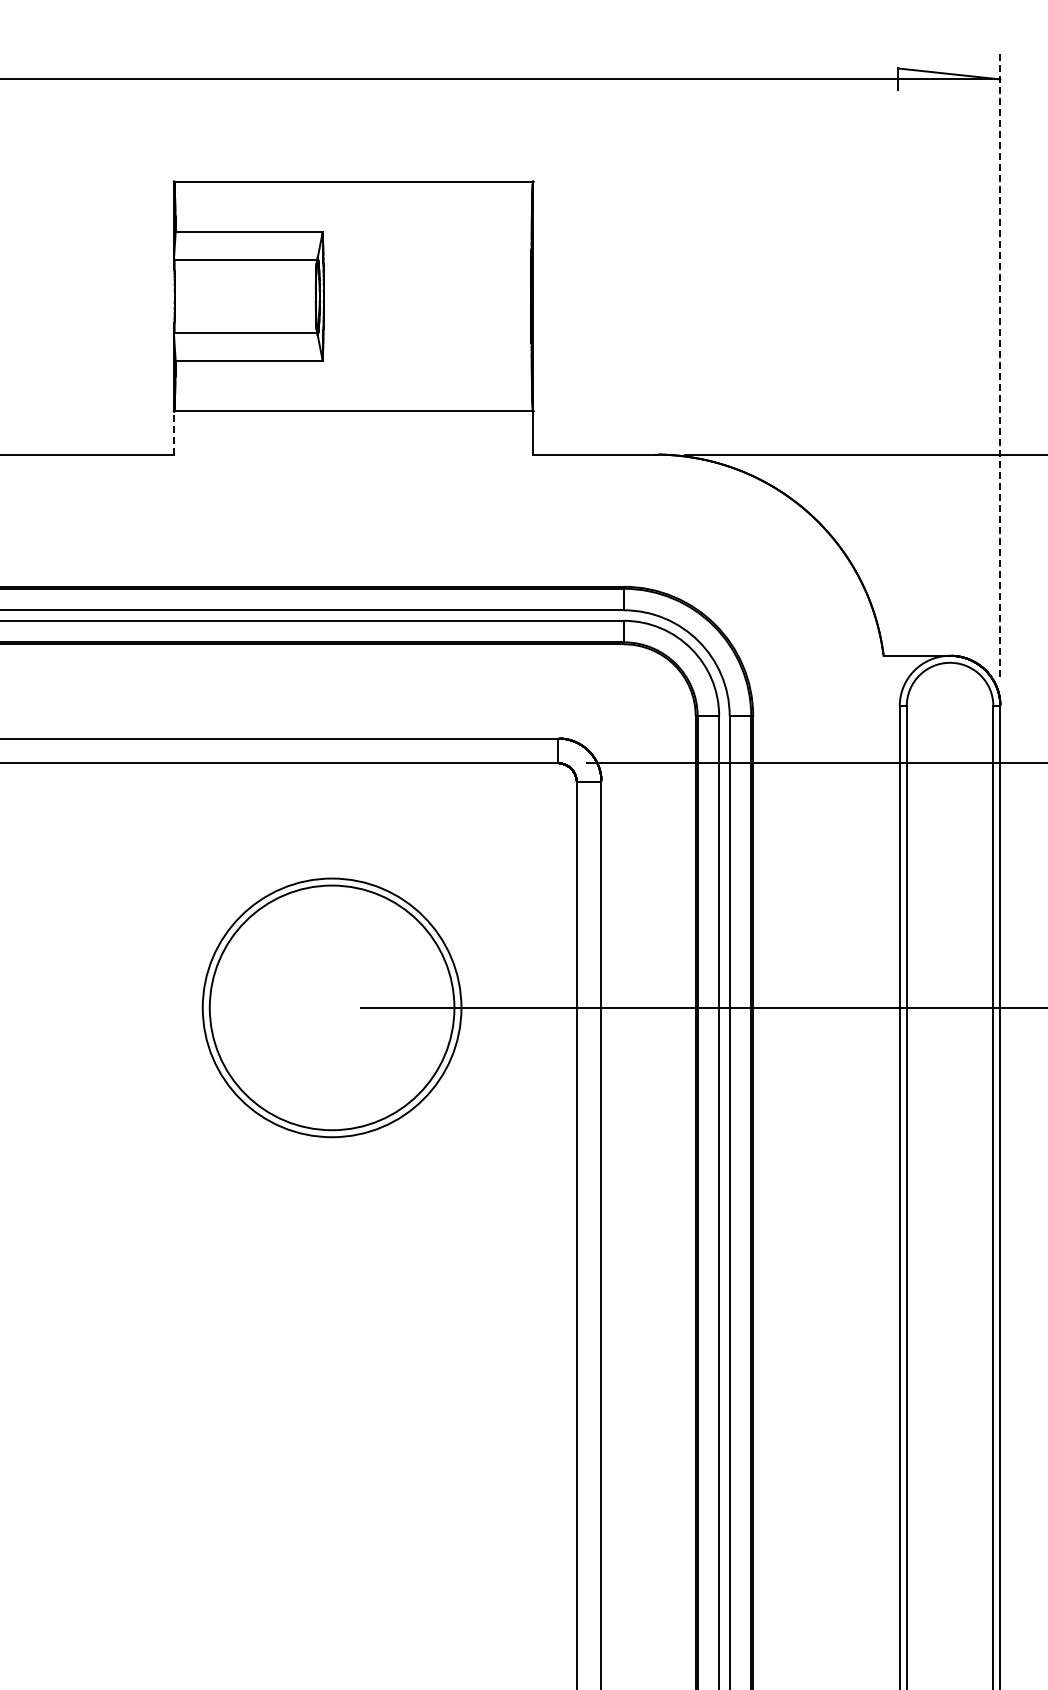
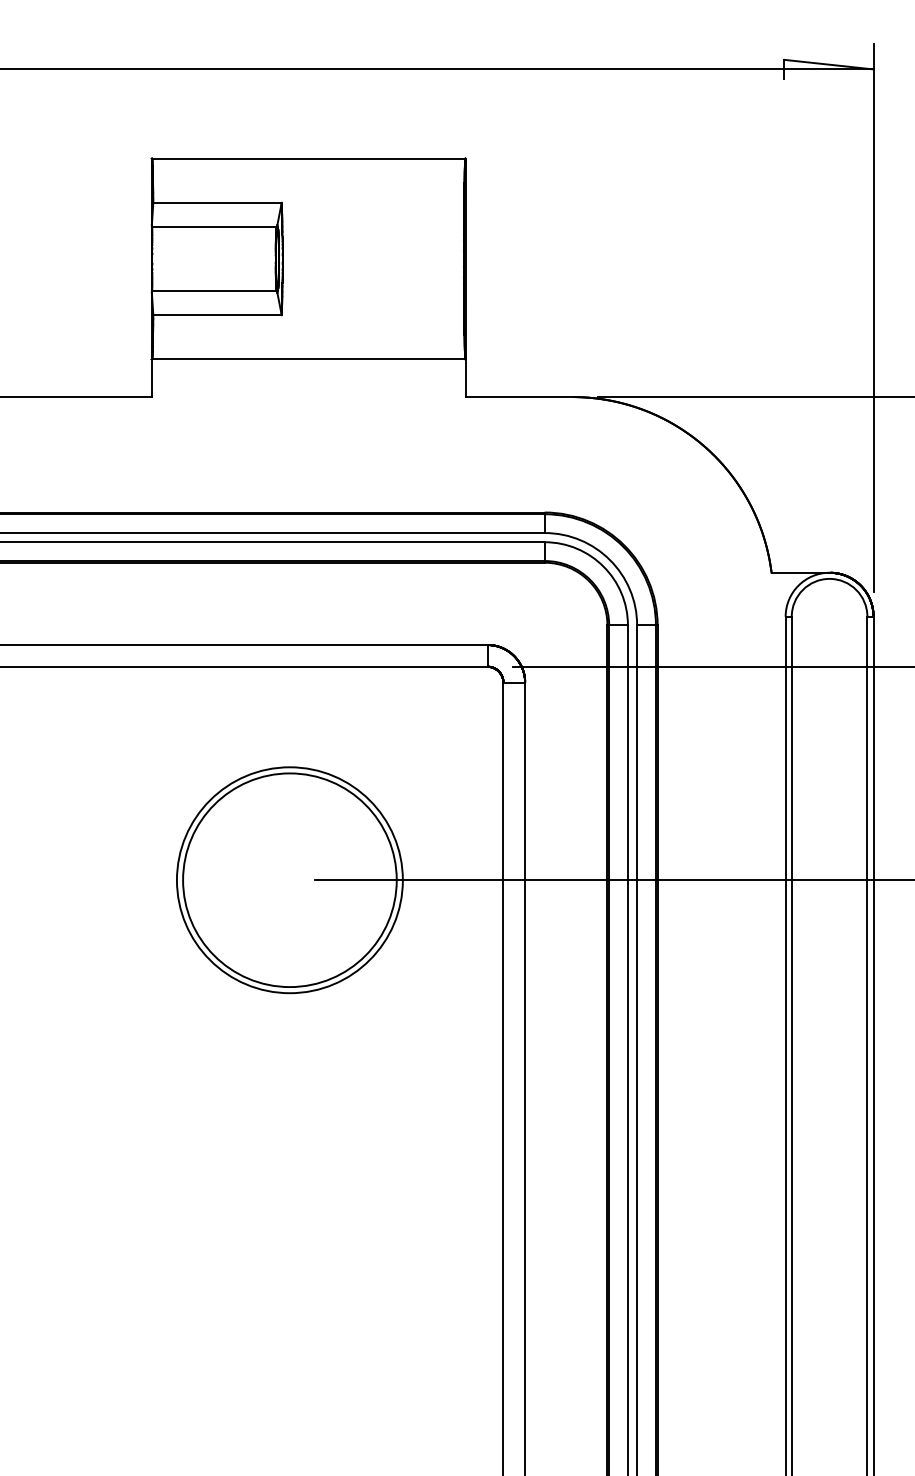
line: (1000, 363) -> (873, 317), dashed -> solid
line: (174, 433) -> (152, 378), dashed -> solid

